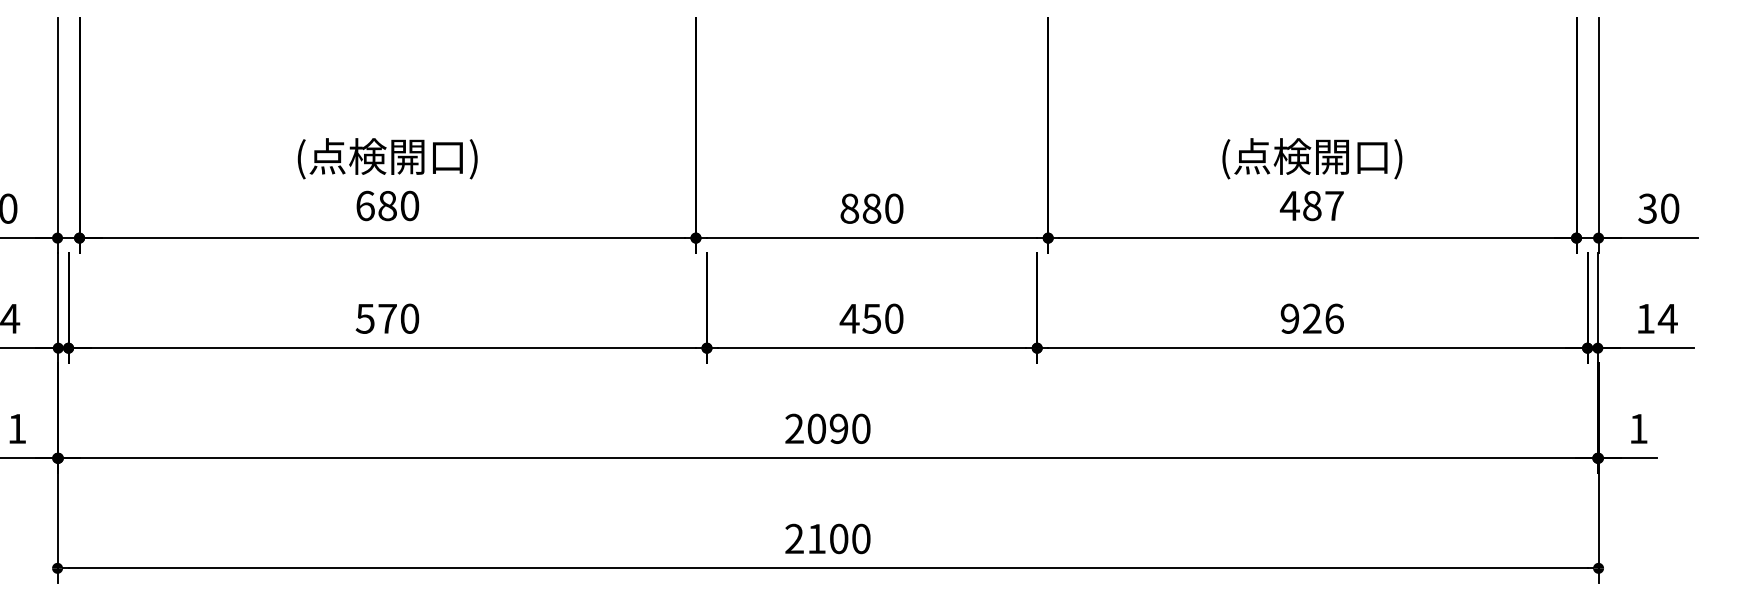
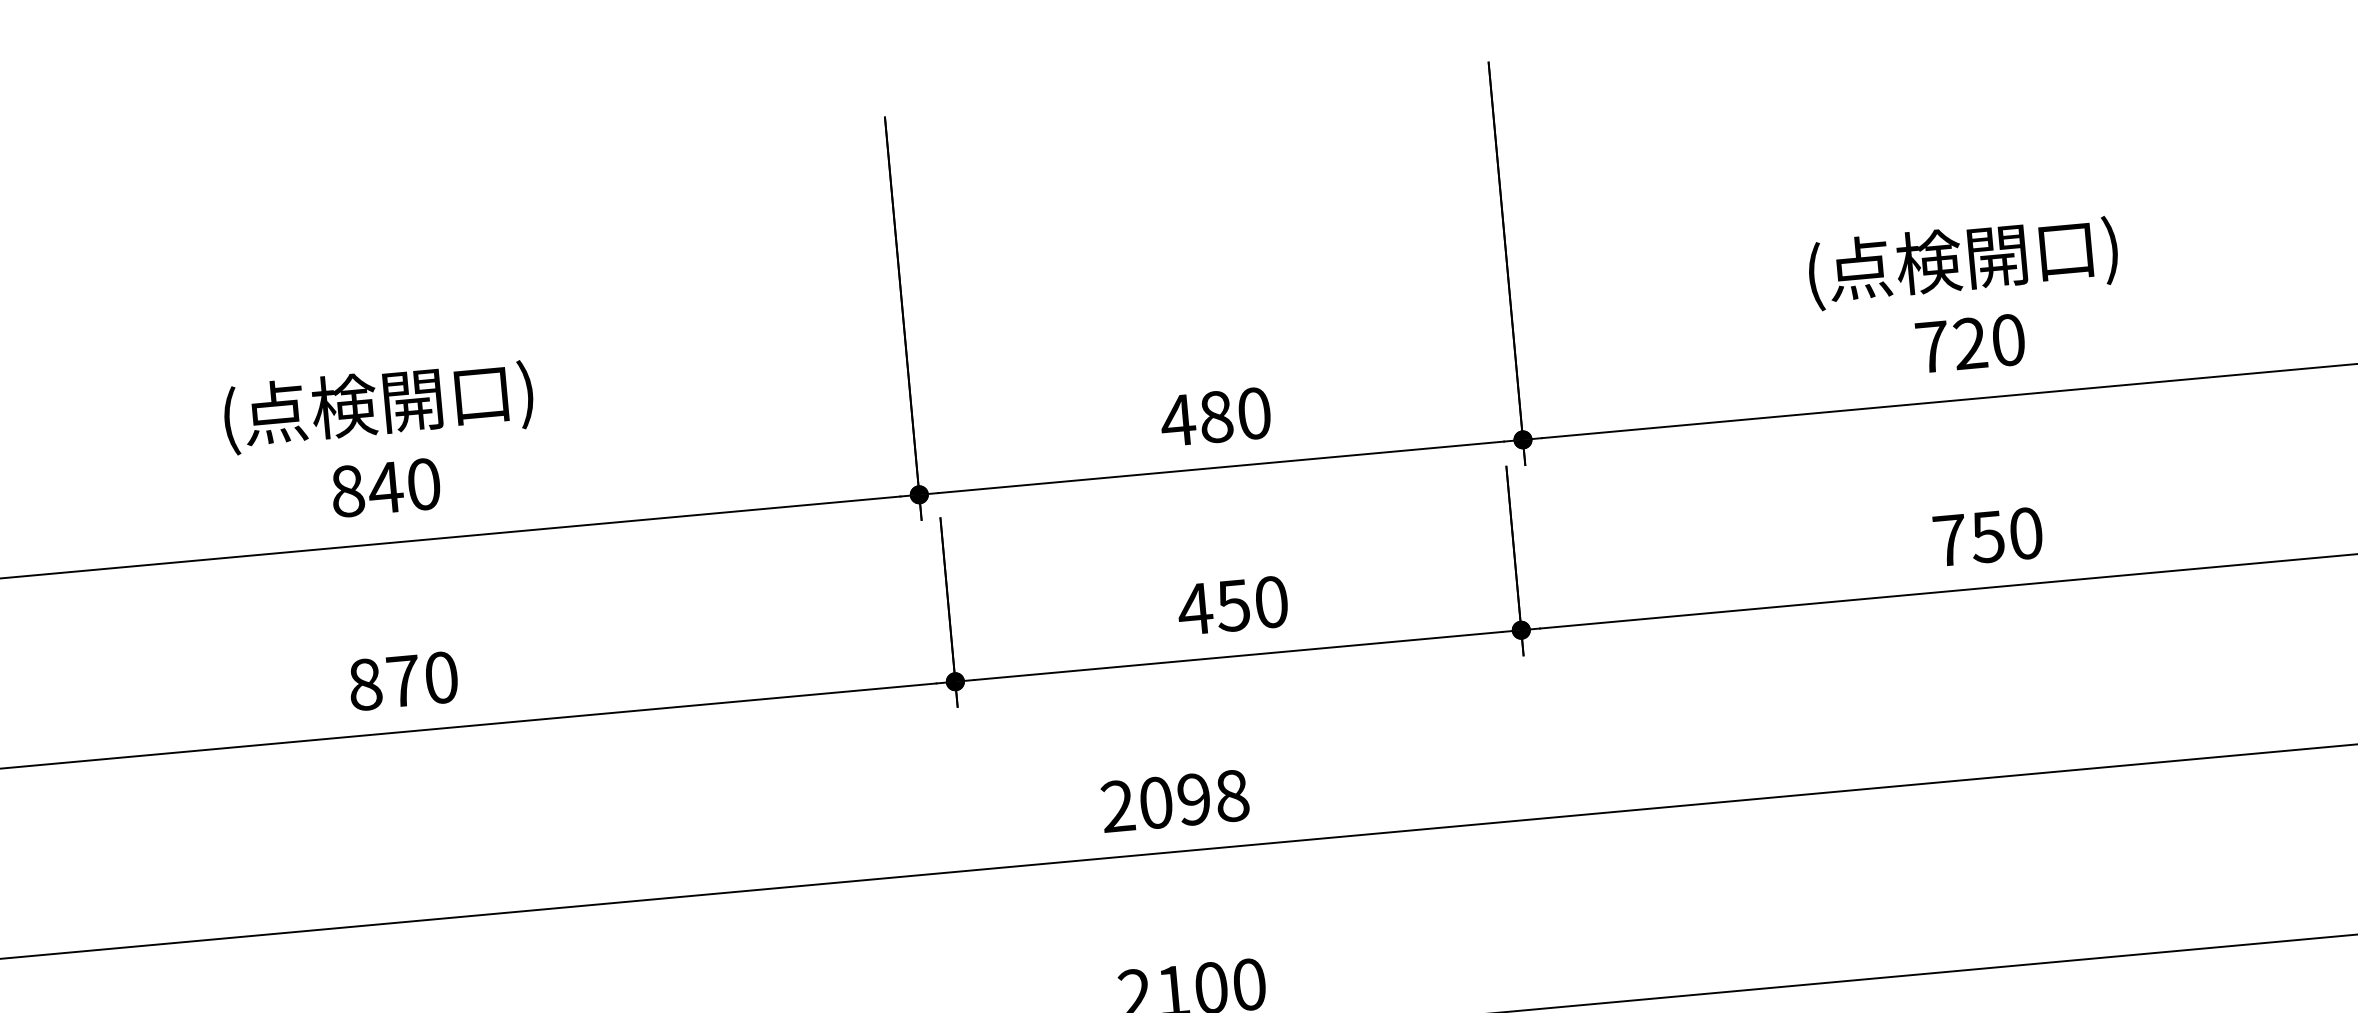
text: (376, 205) -> (366, 488), 680 -> 840
text: (1311, 205) -> (1969, 342), 487 -> 720
text: (849, 208) -> (1177, 420), 880 -> 480
text: (364, 318) -> (363, 684), 570 -> 870
text: (1311, 318) -> (1986, 536), 926 -> 750
text: (861, 428) -> (1232, 795), 2090 -> 2098

